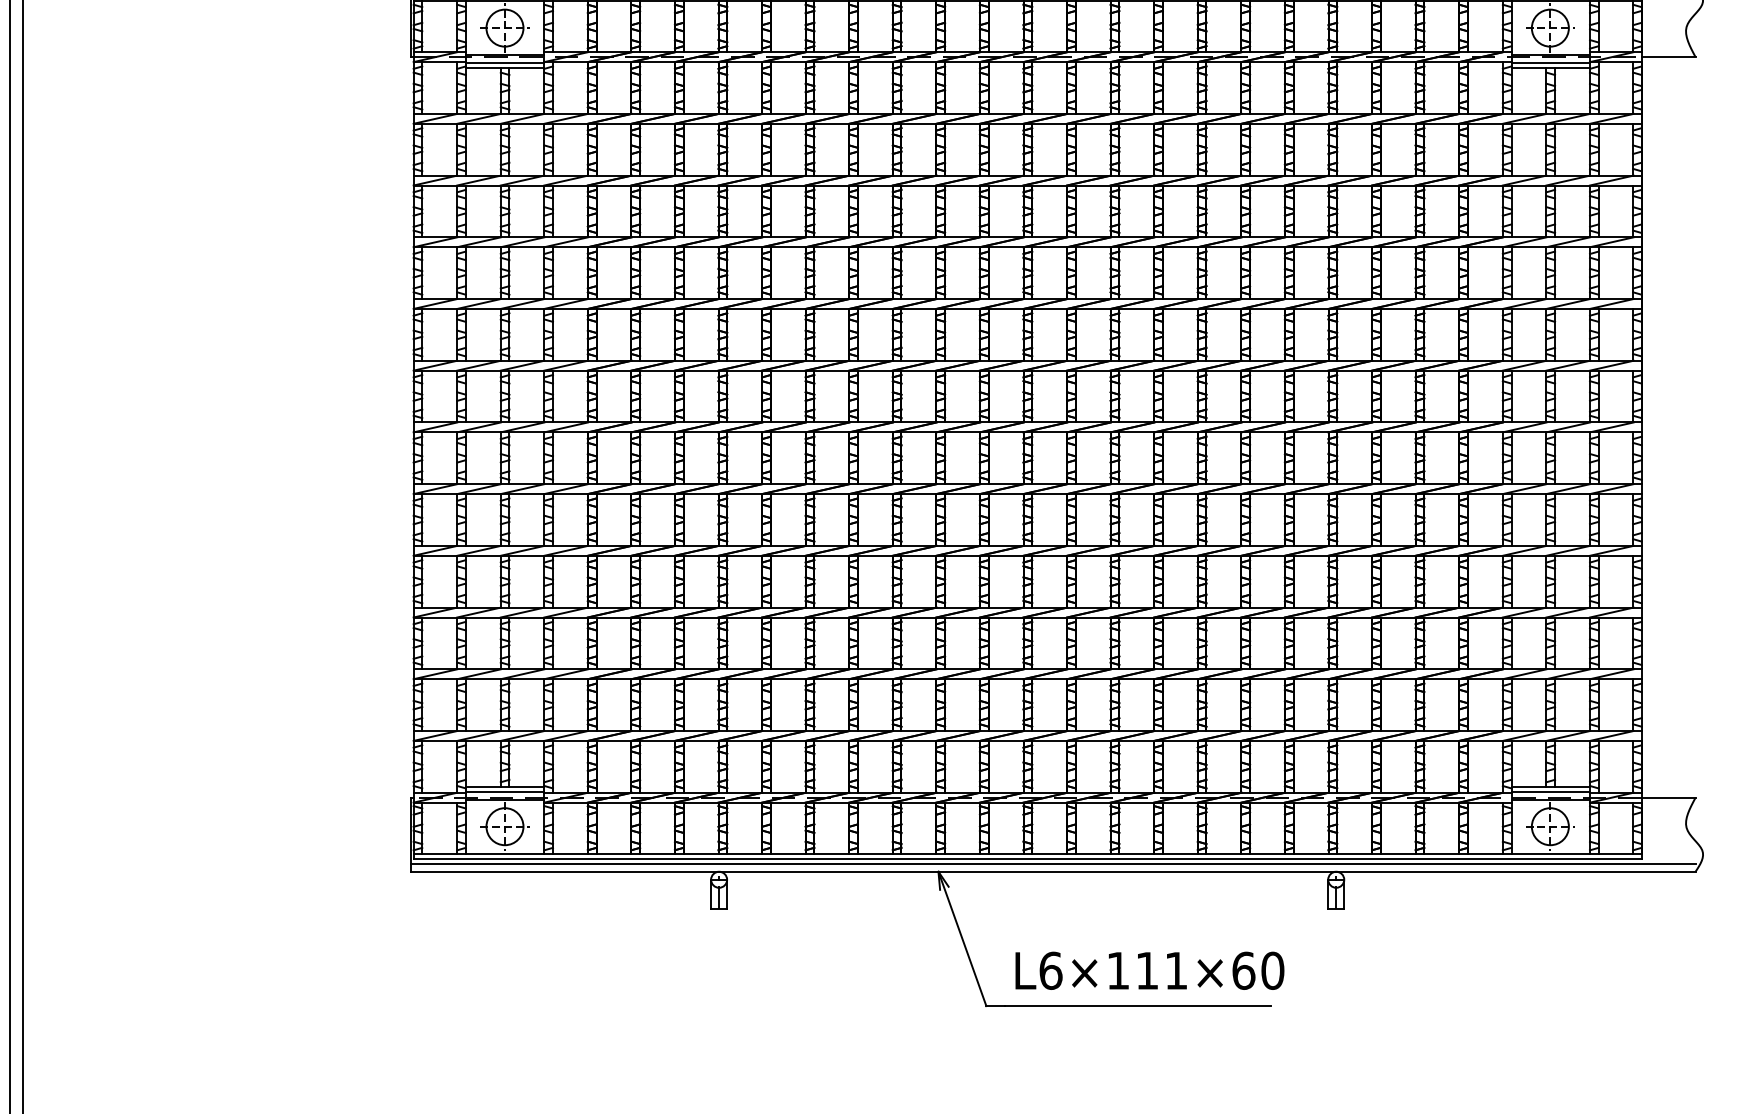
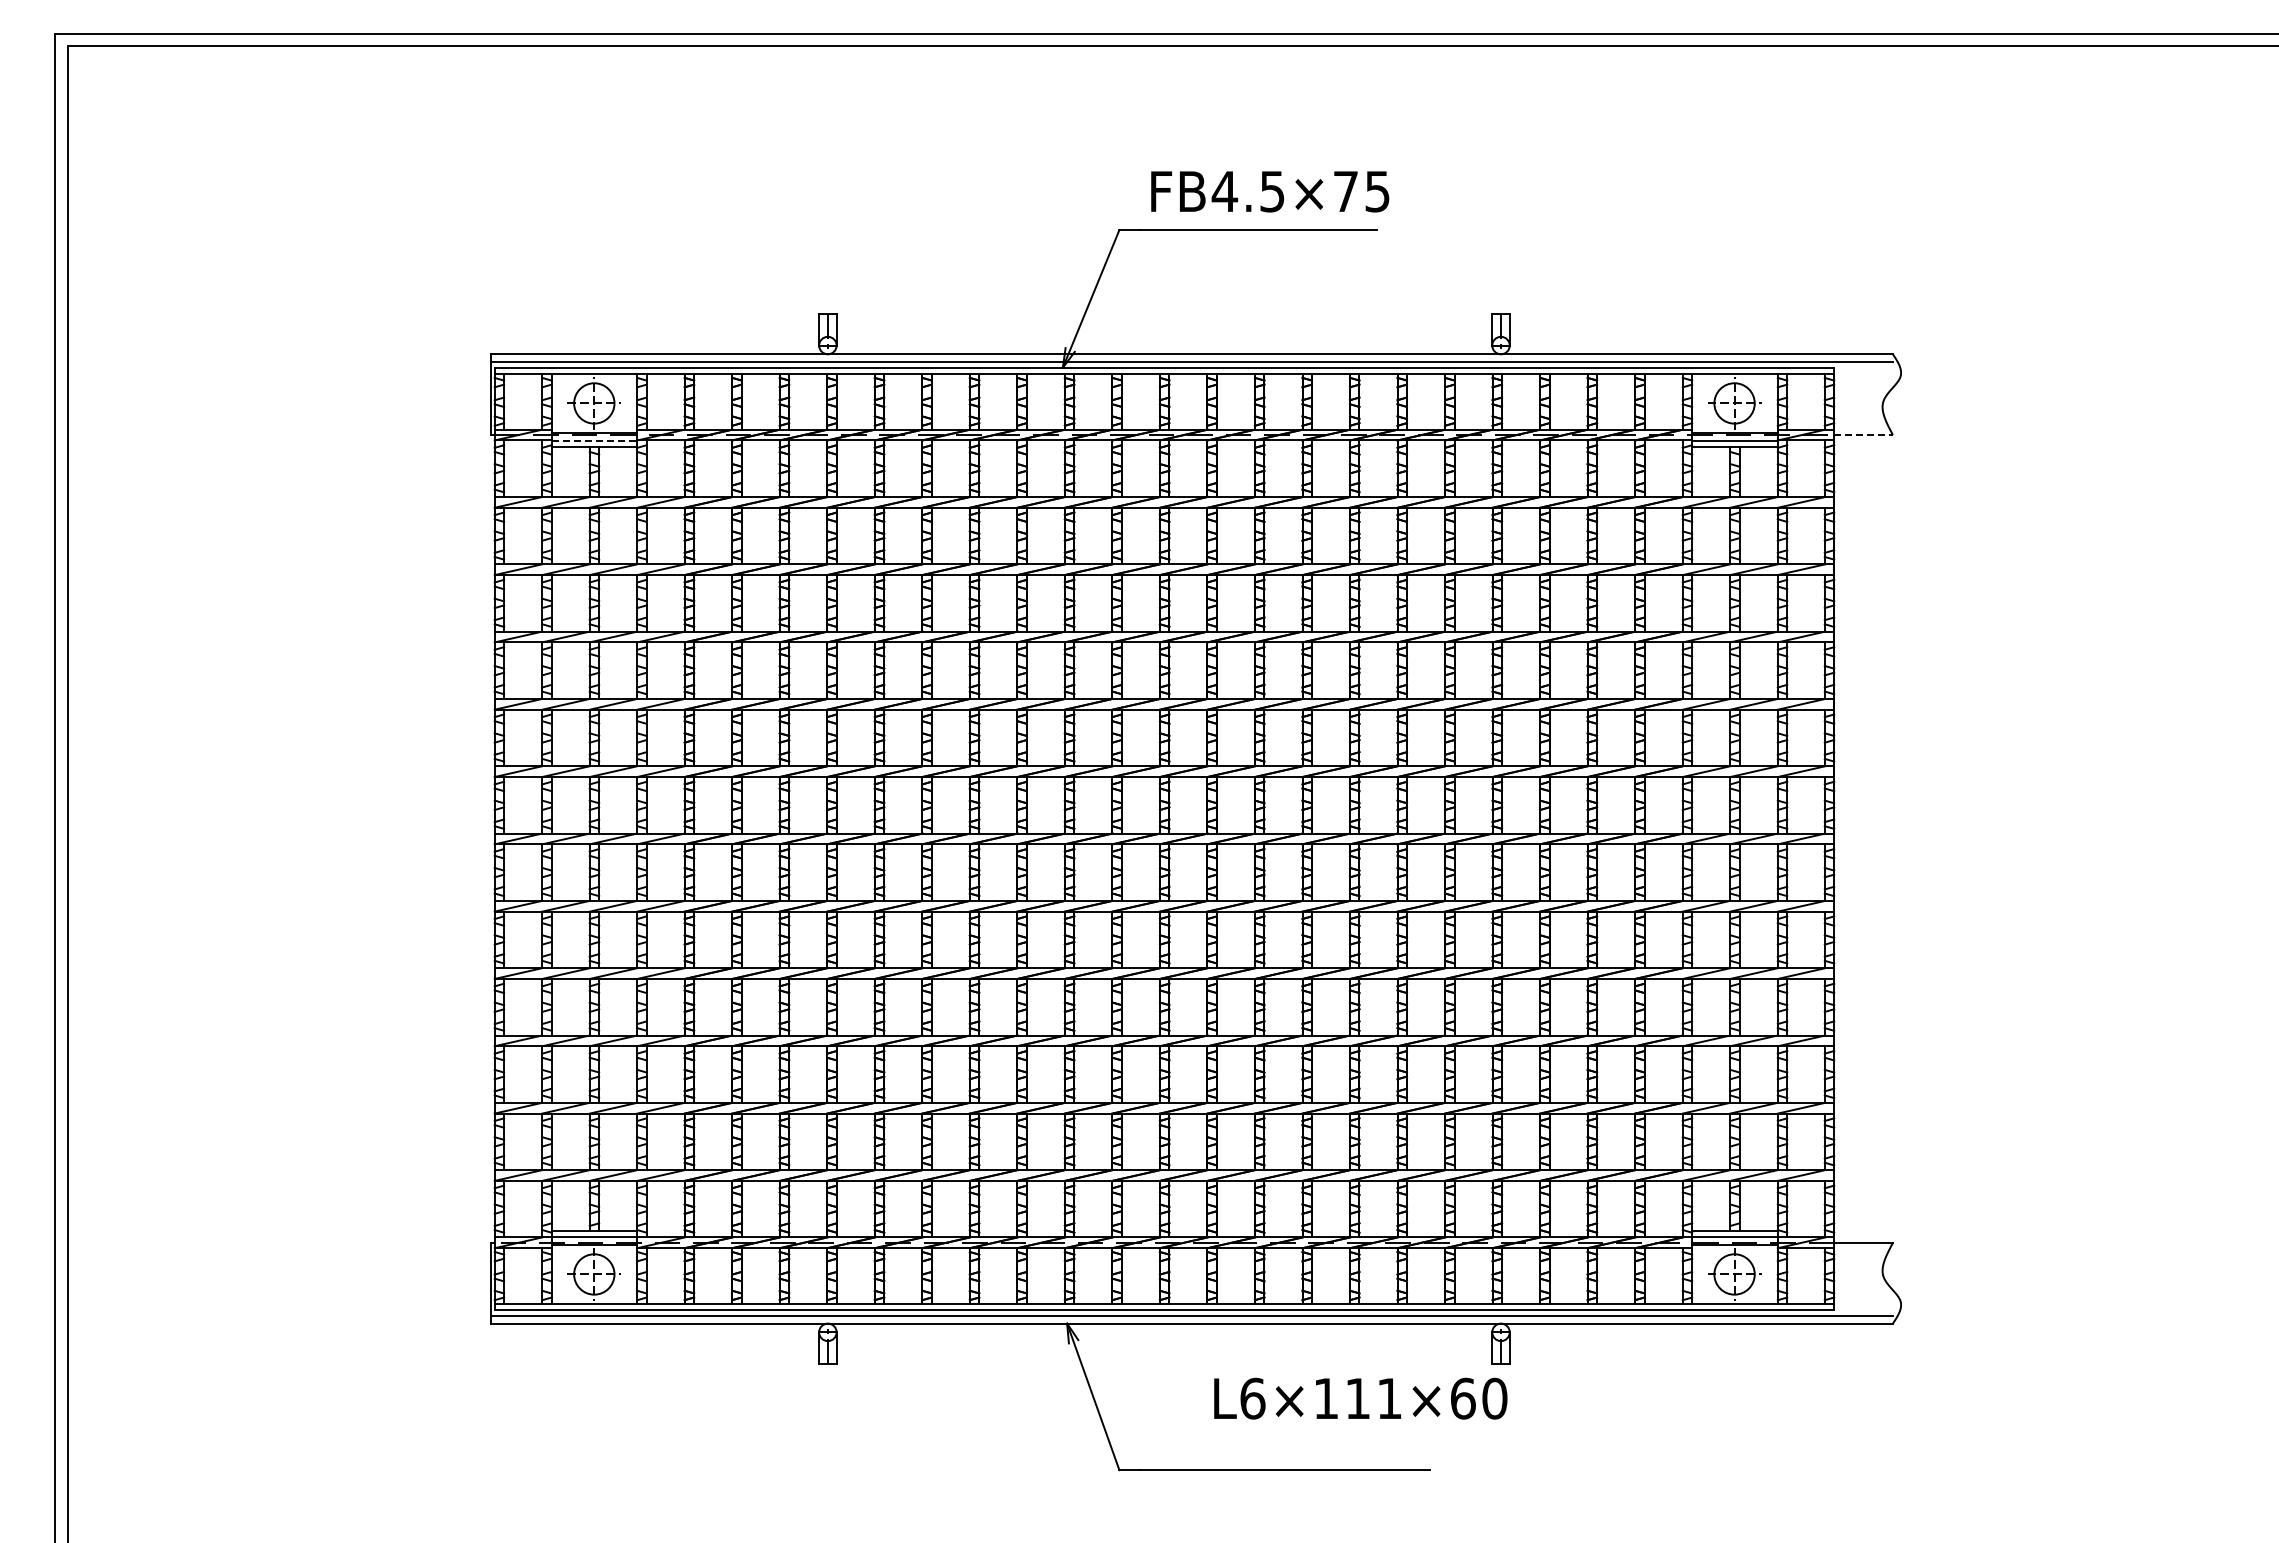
line: (1669, 57) -> (1864, 435), solid -> dashed
line: (505, 63) -> (594, 441), solid -> dashed
text: (1149, 970) -> (1360, 1398), moved

